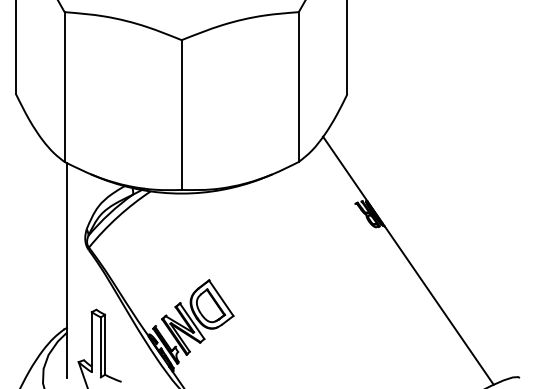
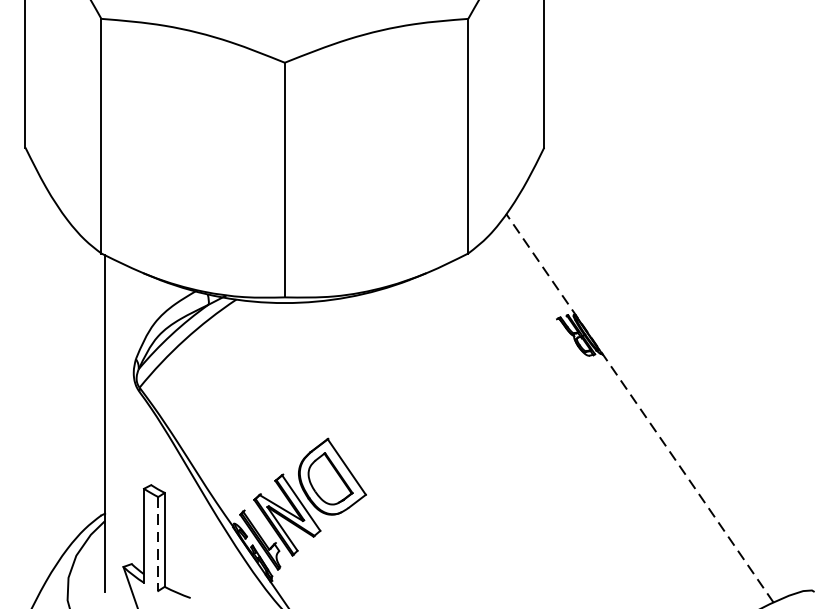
line: (408, 260) -> (640, 407), solid -> dashed
line: (100, 347) -> (157, 544), solid -> dashed

